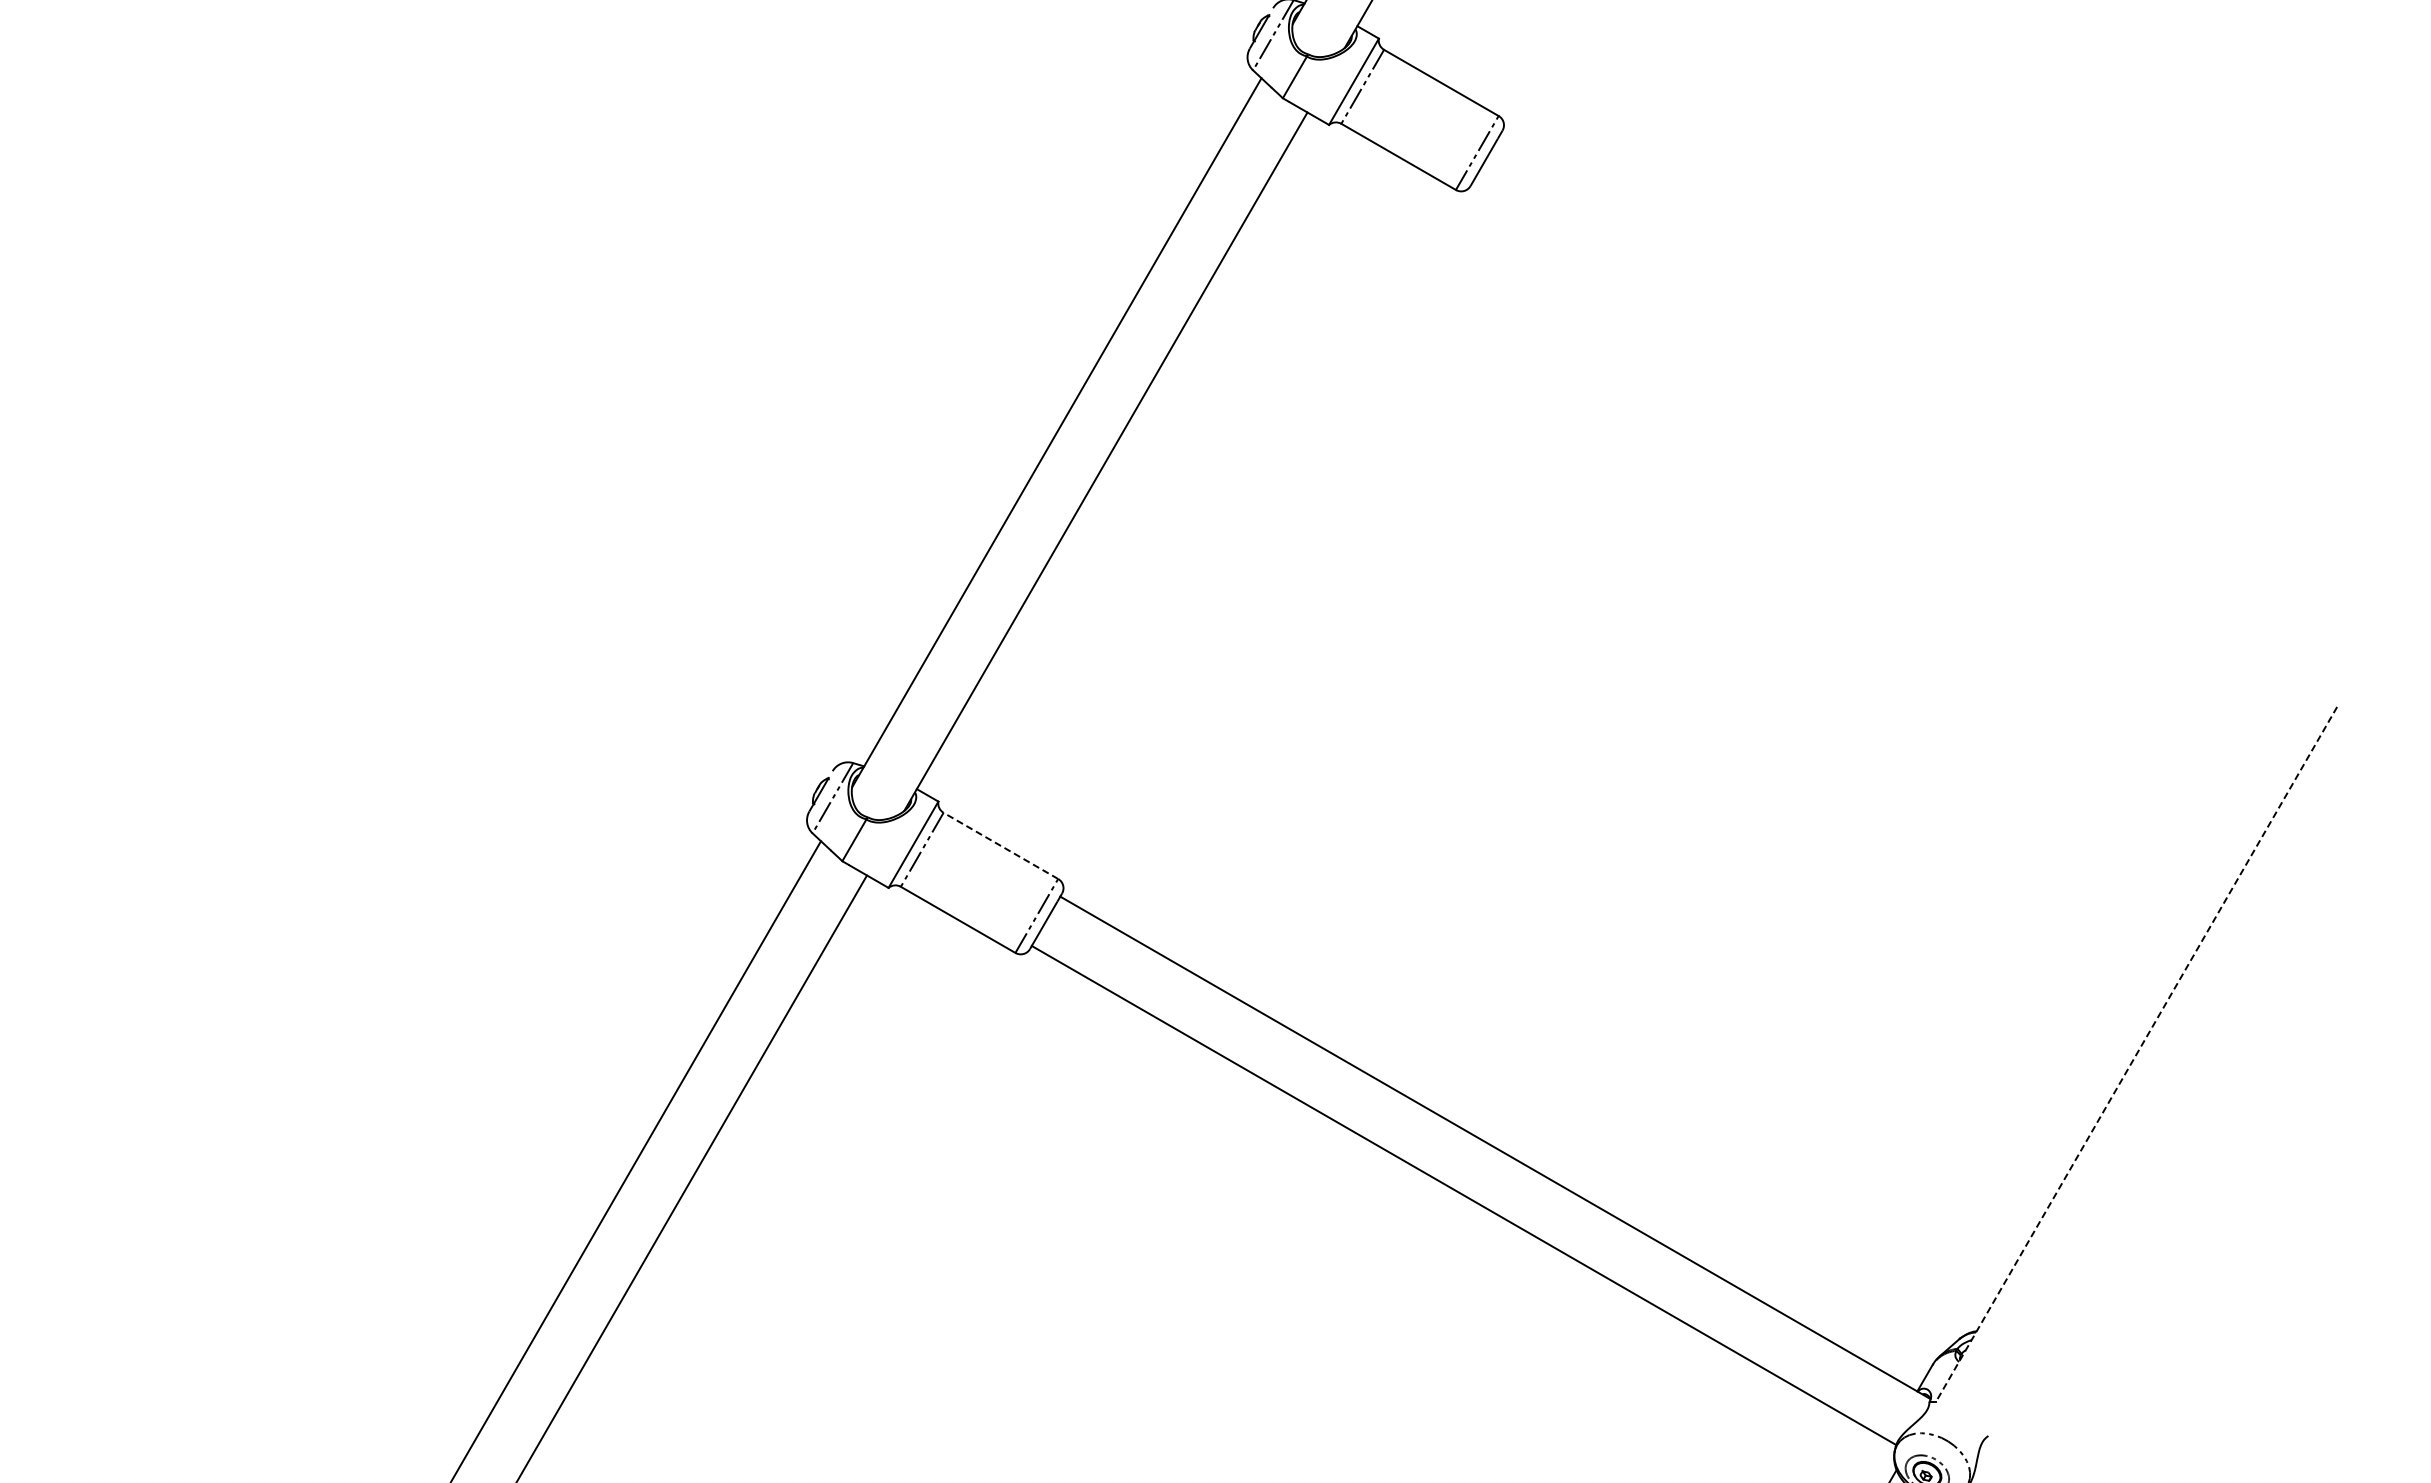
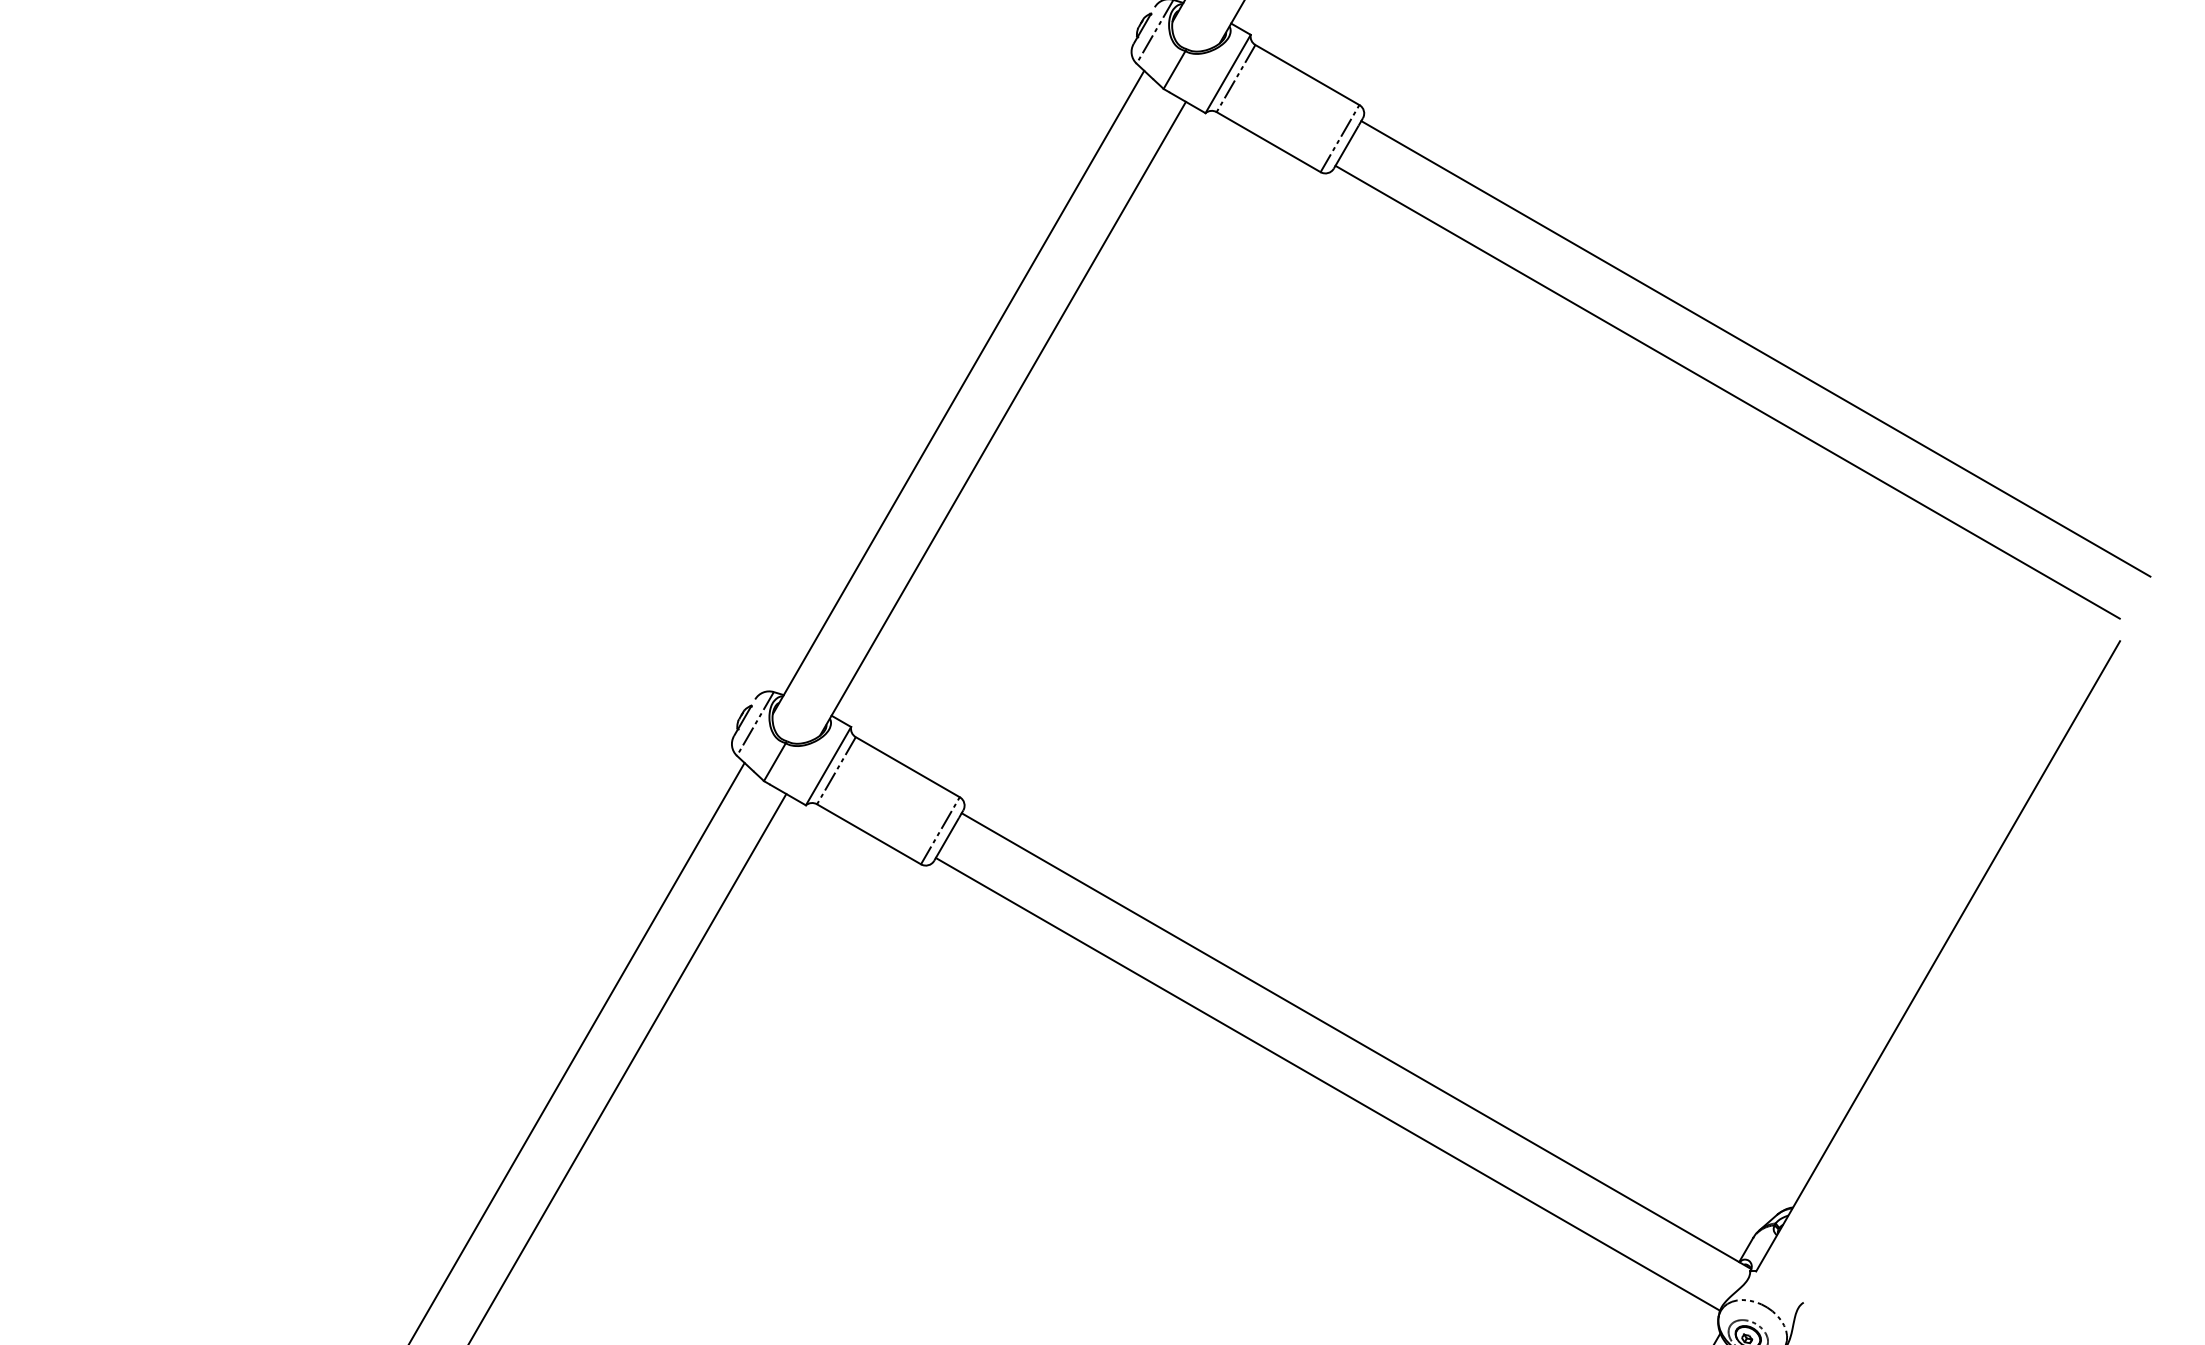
line: (1935, 384) -> (1755, 348), added
line: (1904, 432) -> (1727, 392), added
line: (1000, 845) -> (907, 766), dashed -> solid
line: (2136, 1054) -> (1938, 956), dashed -> solid

